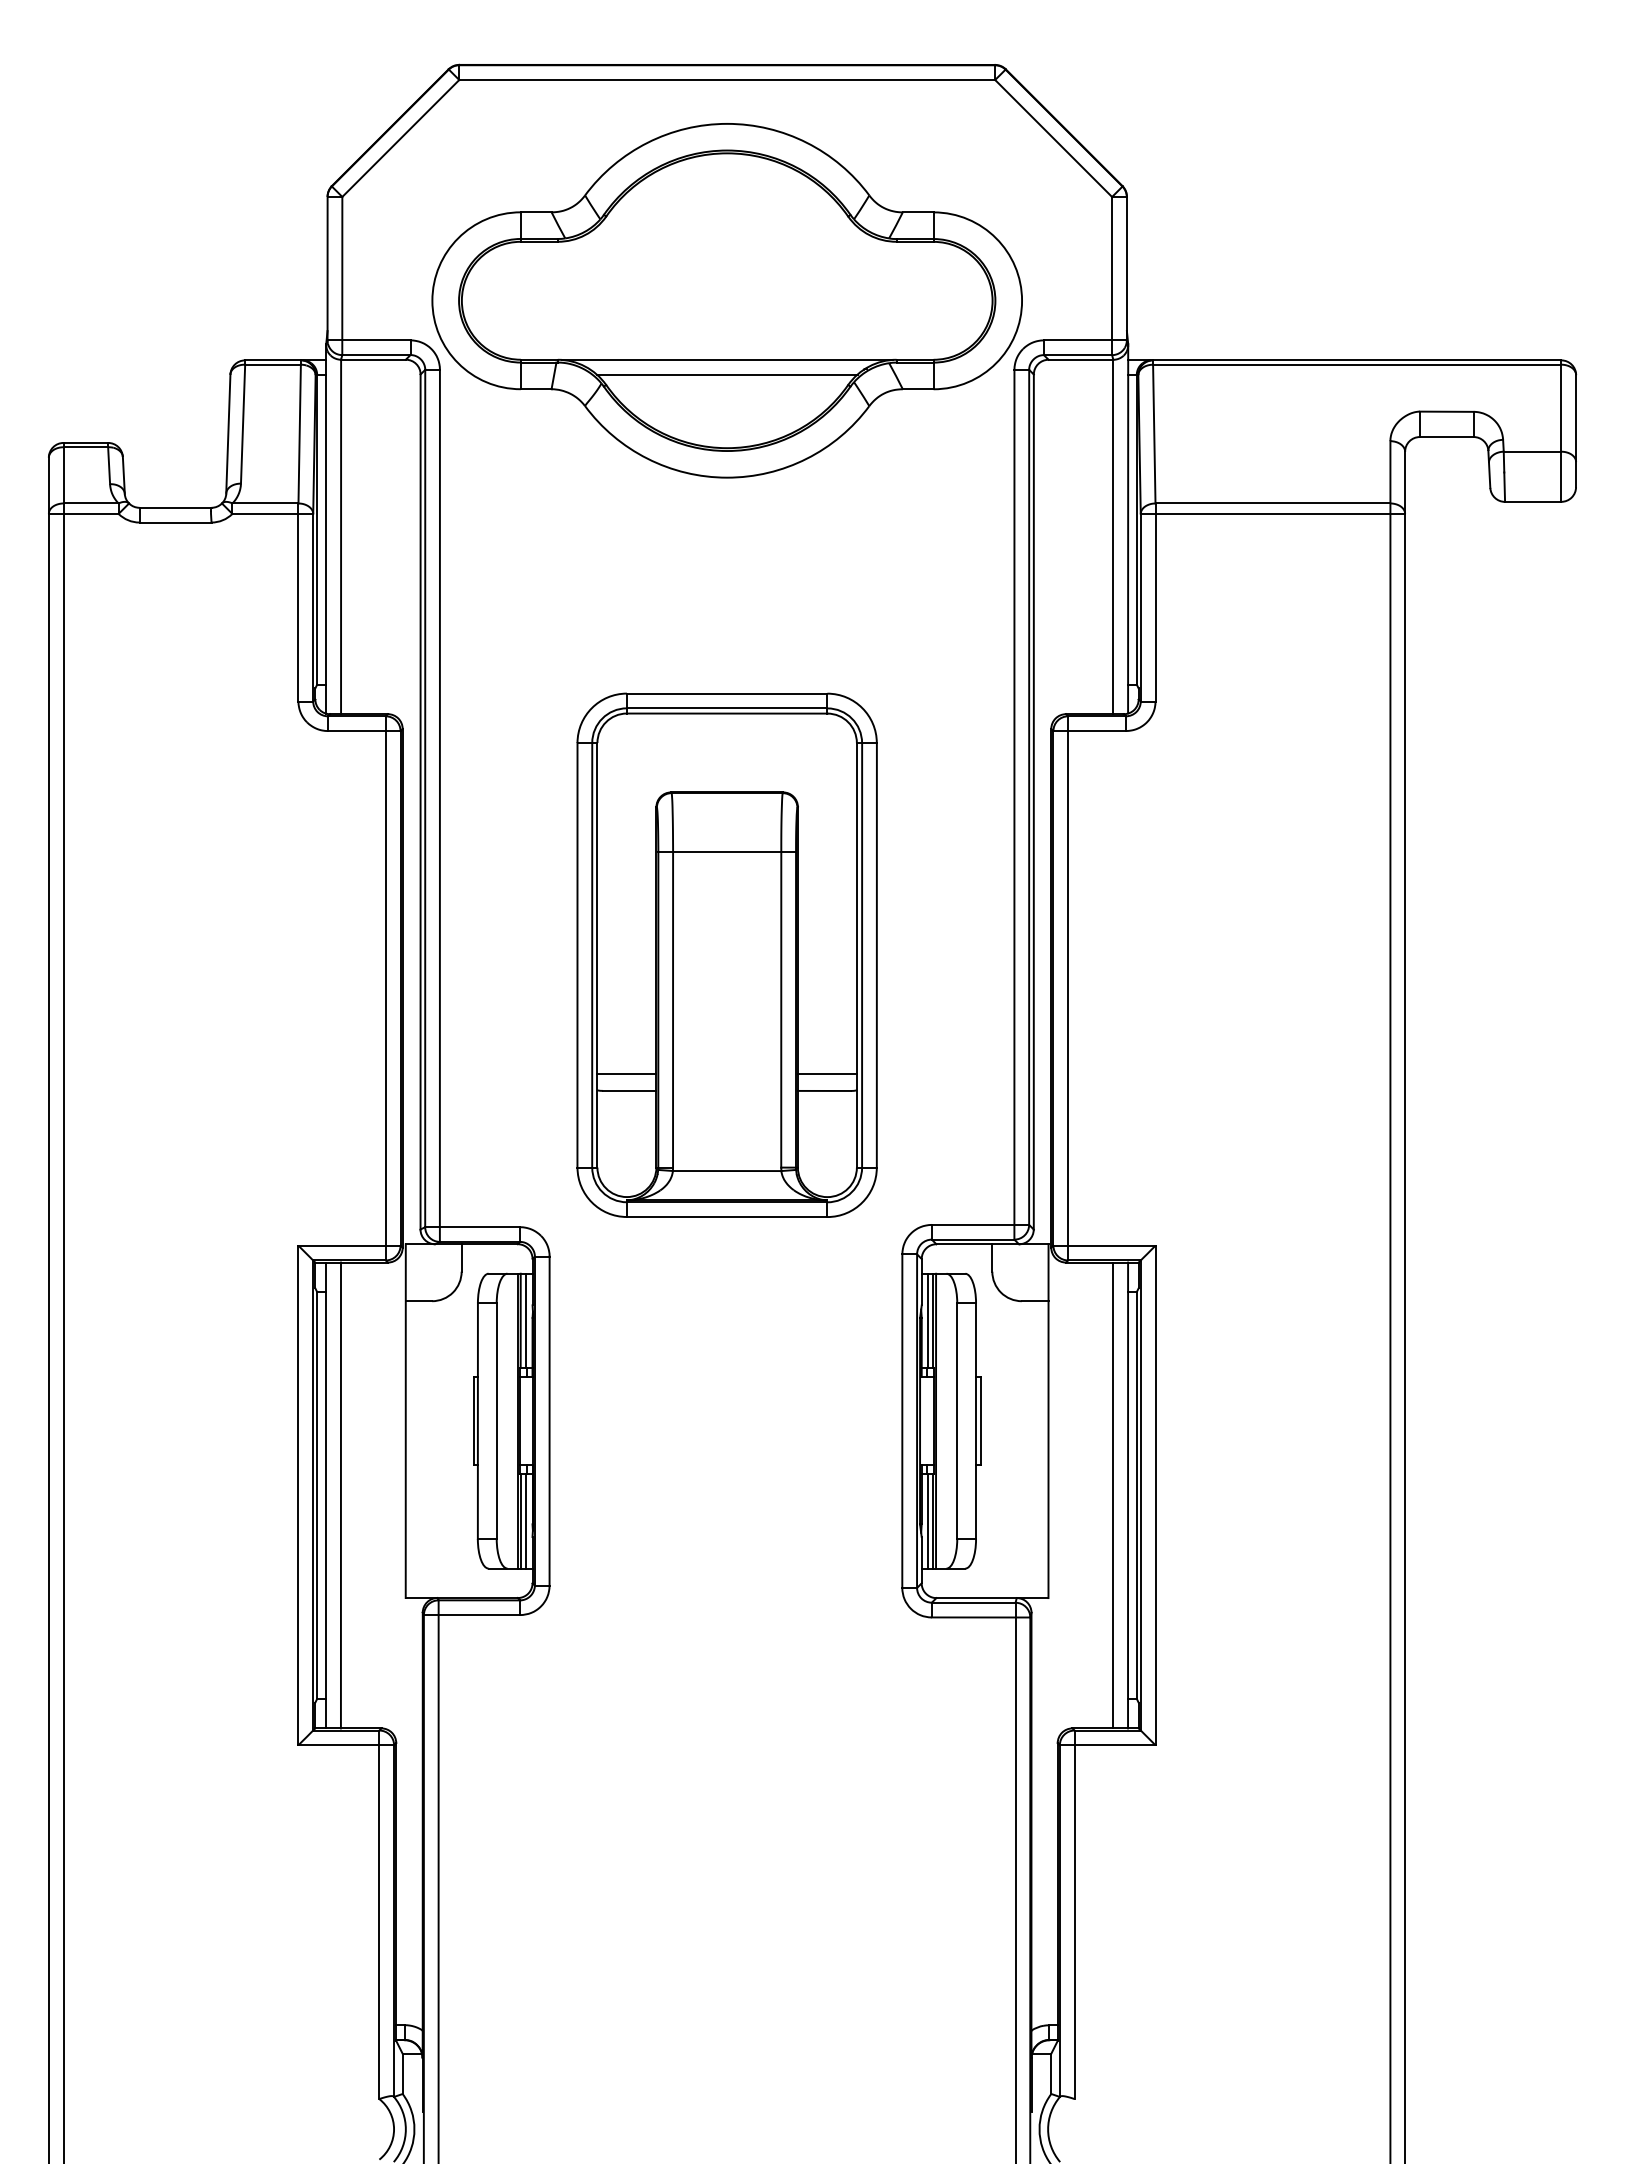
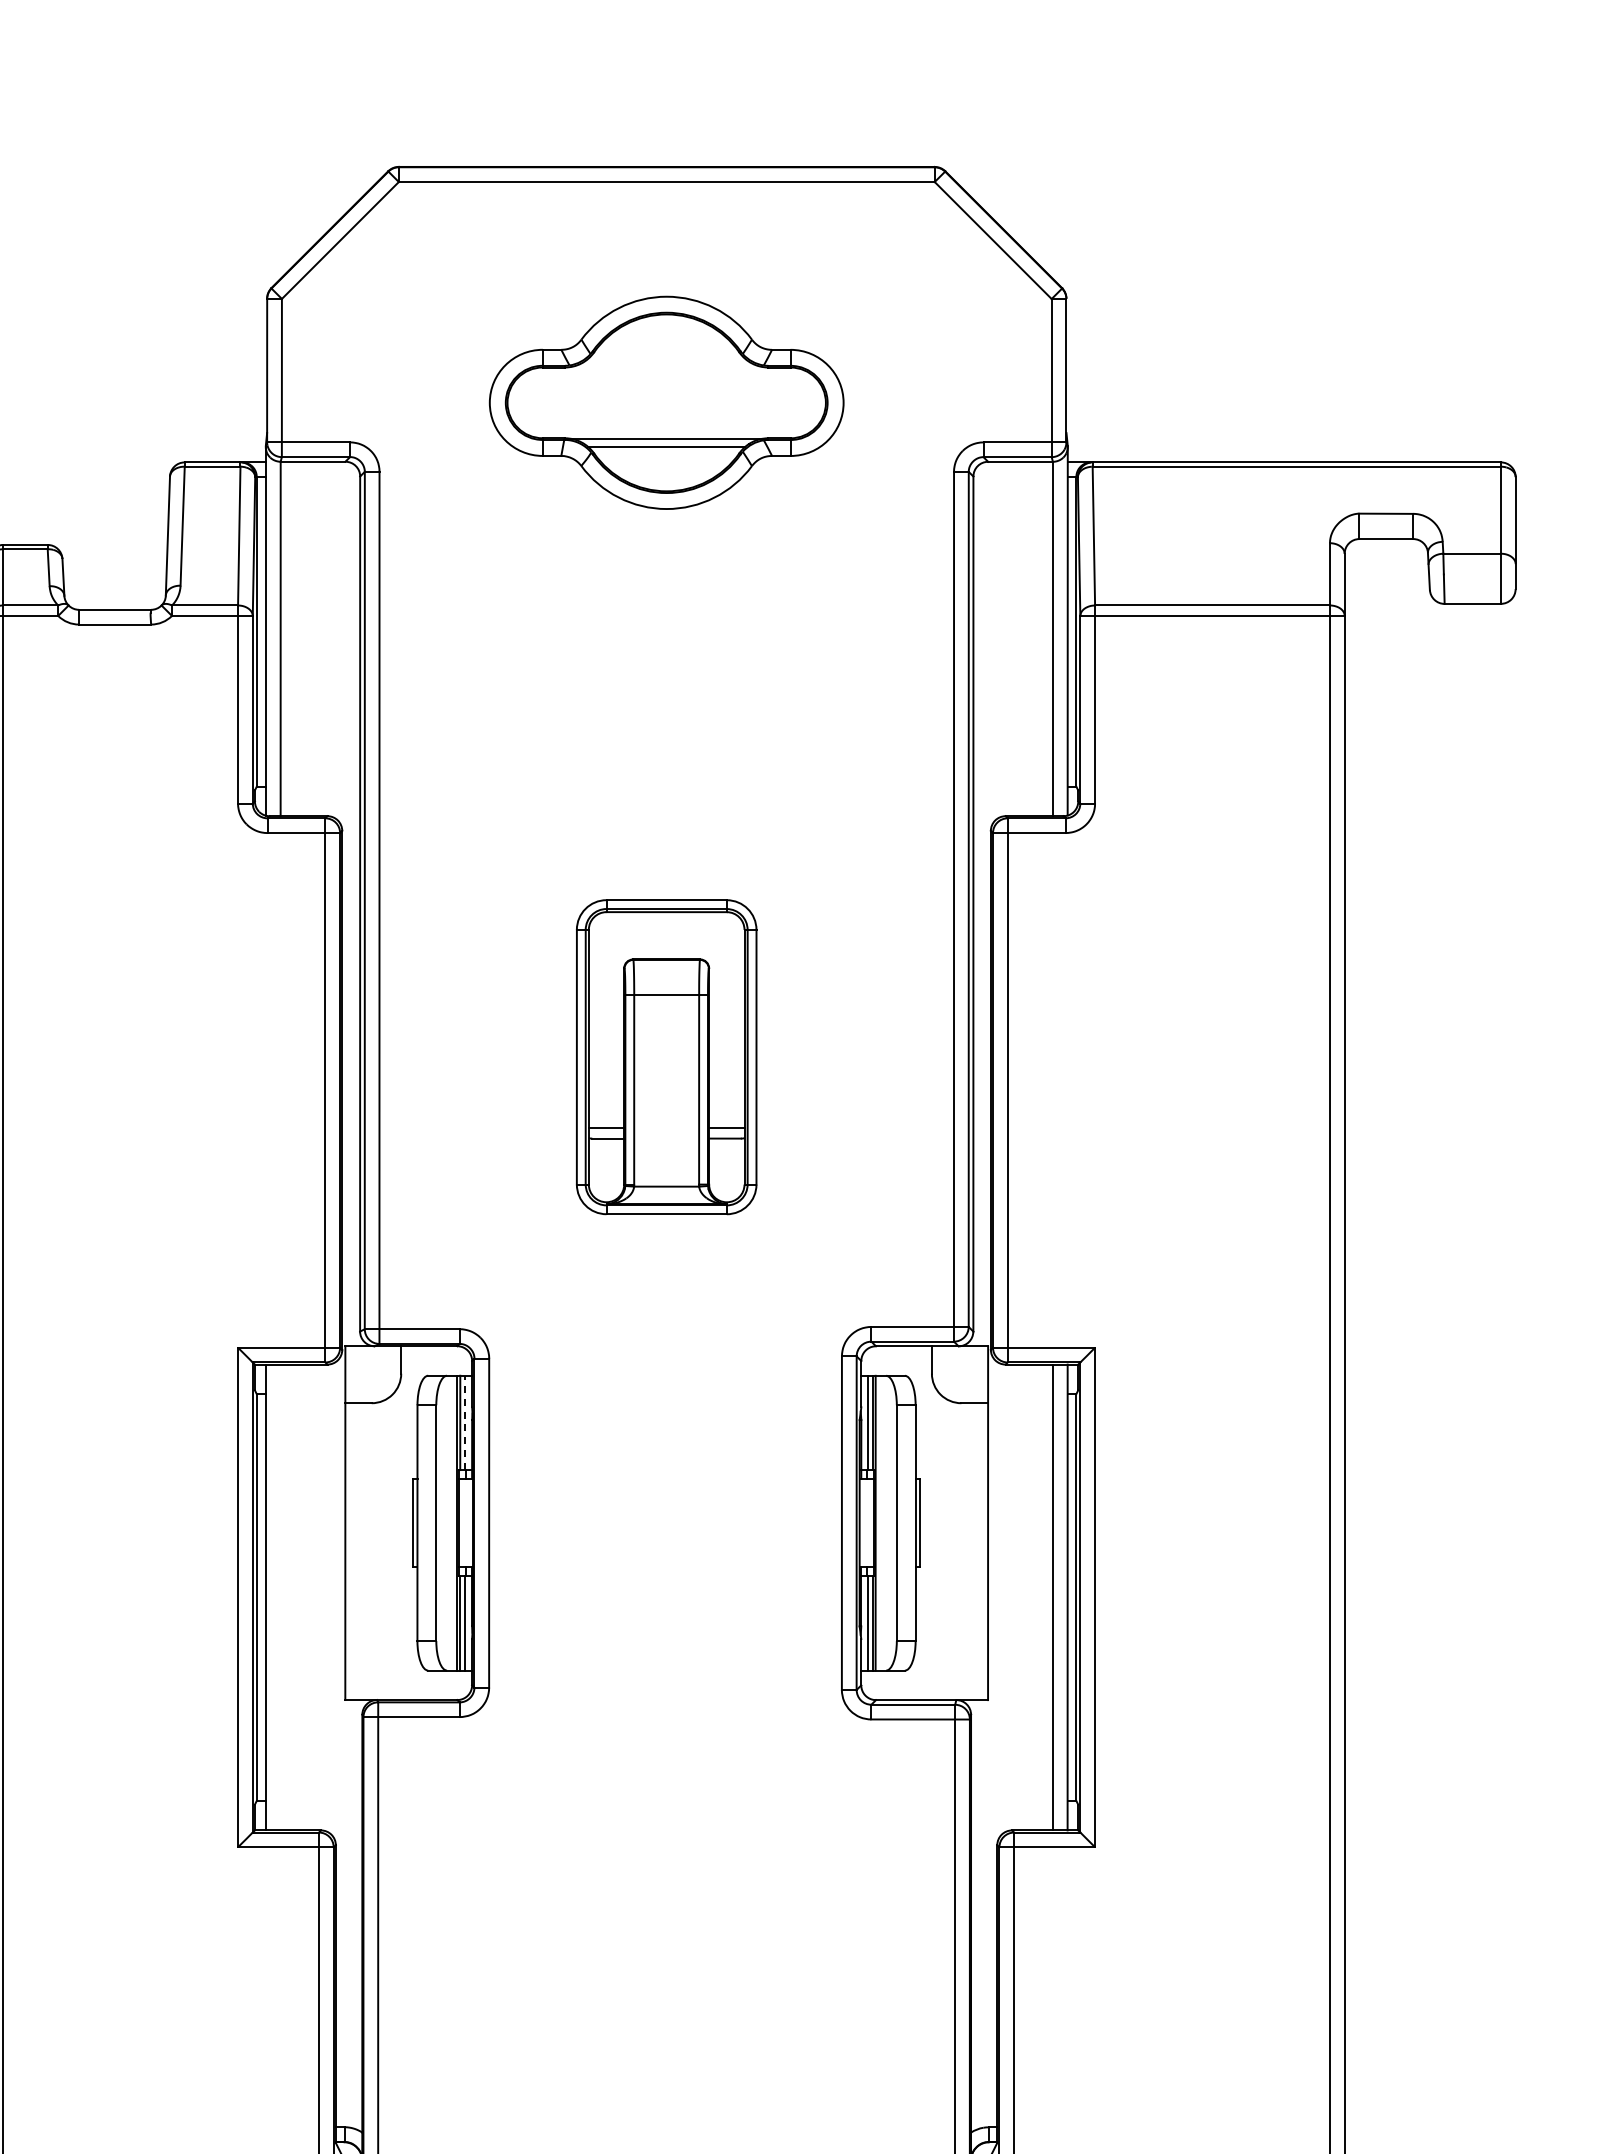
part: (726, 300) -> (666, 402), size x0.6
part: (726, 954) -> (666, 1056), size x0.6
line: (525, 1320) -> (465, 1422), solid -> dashed
line: (340, 1495) -> (280, 1597), removed

